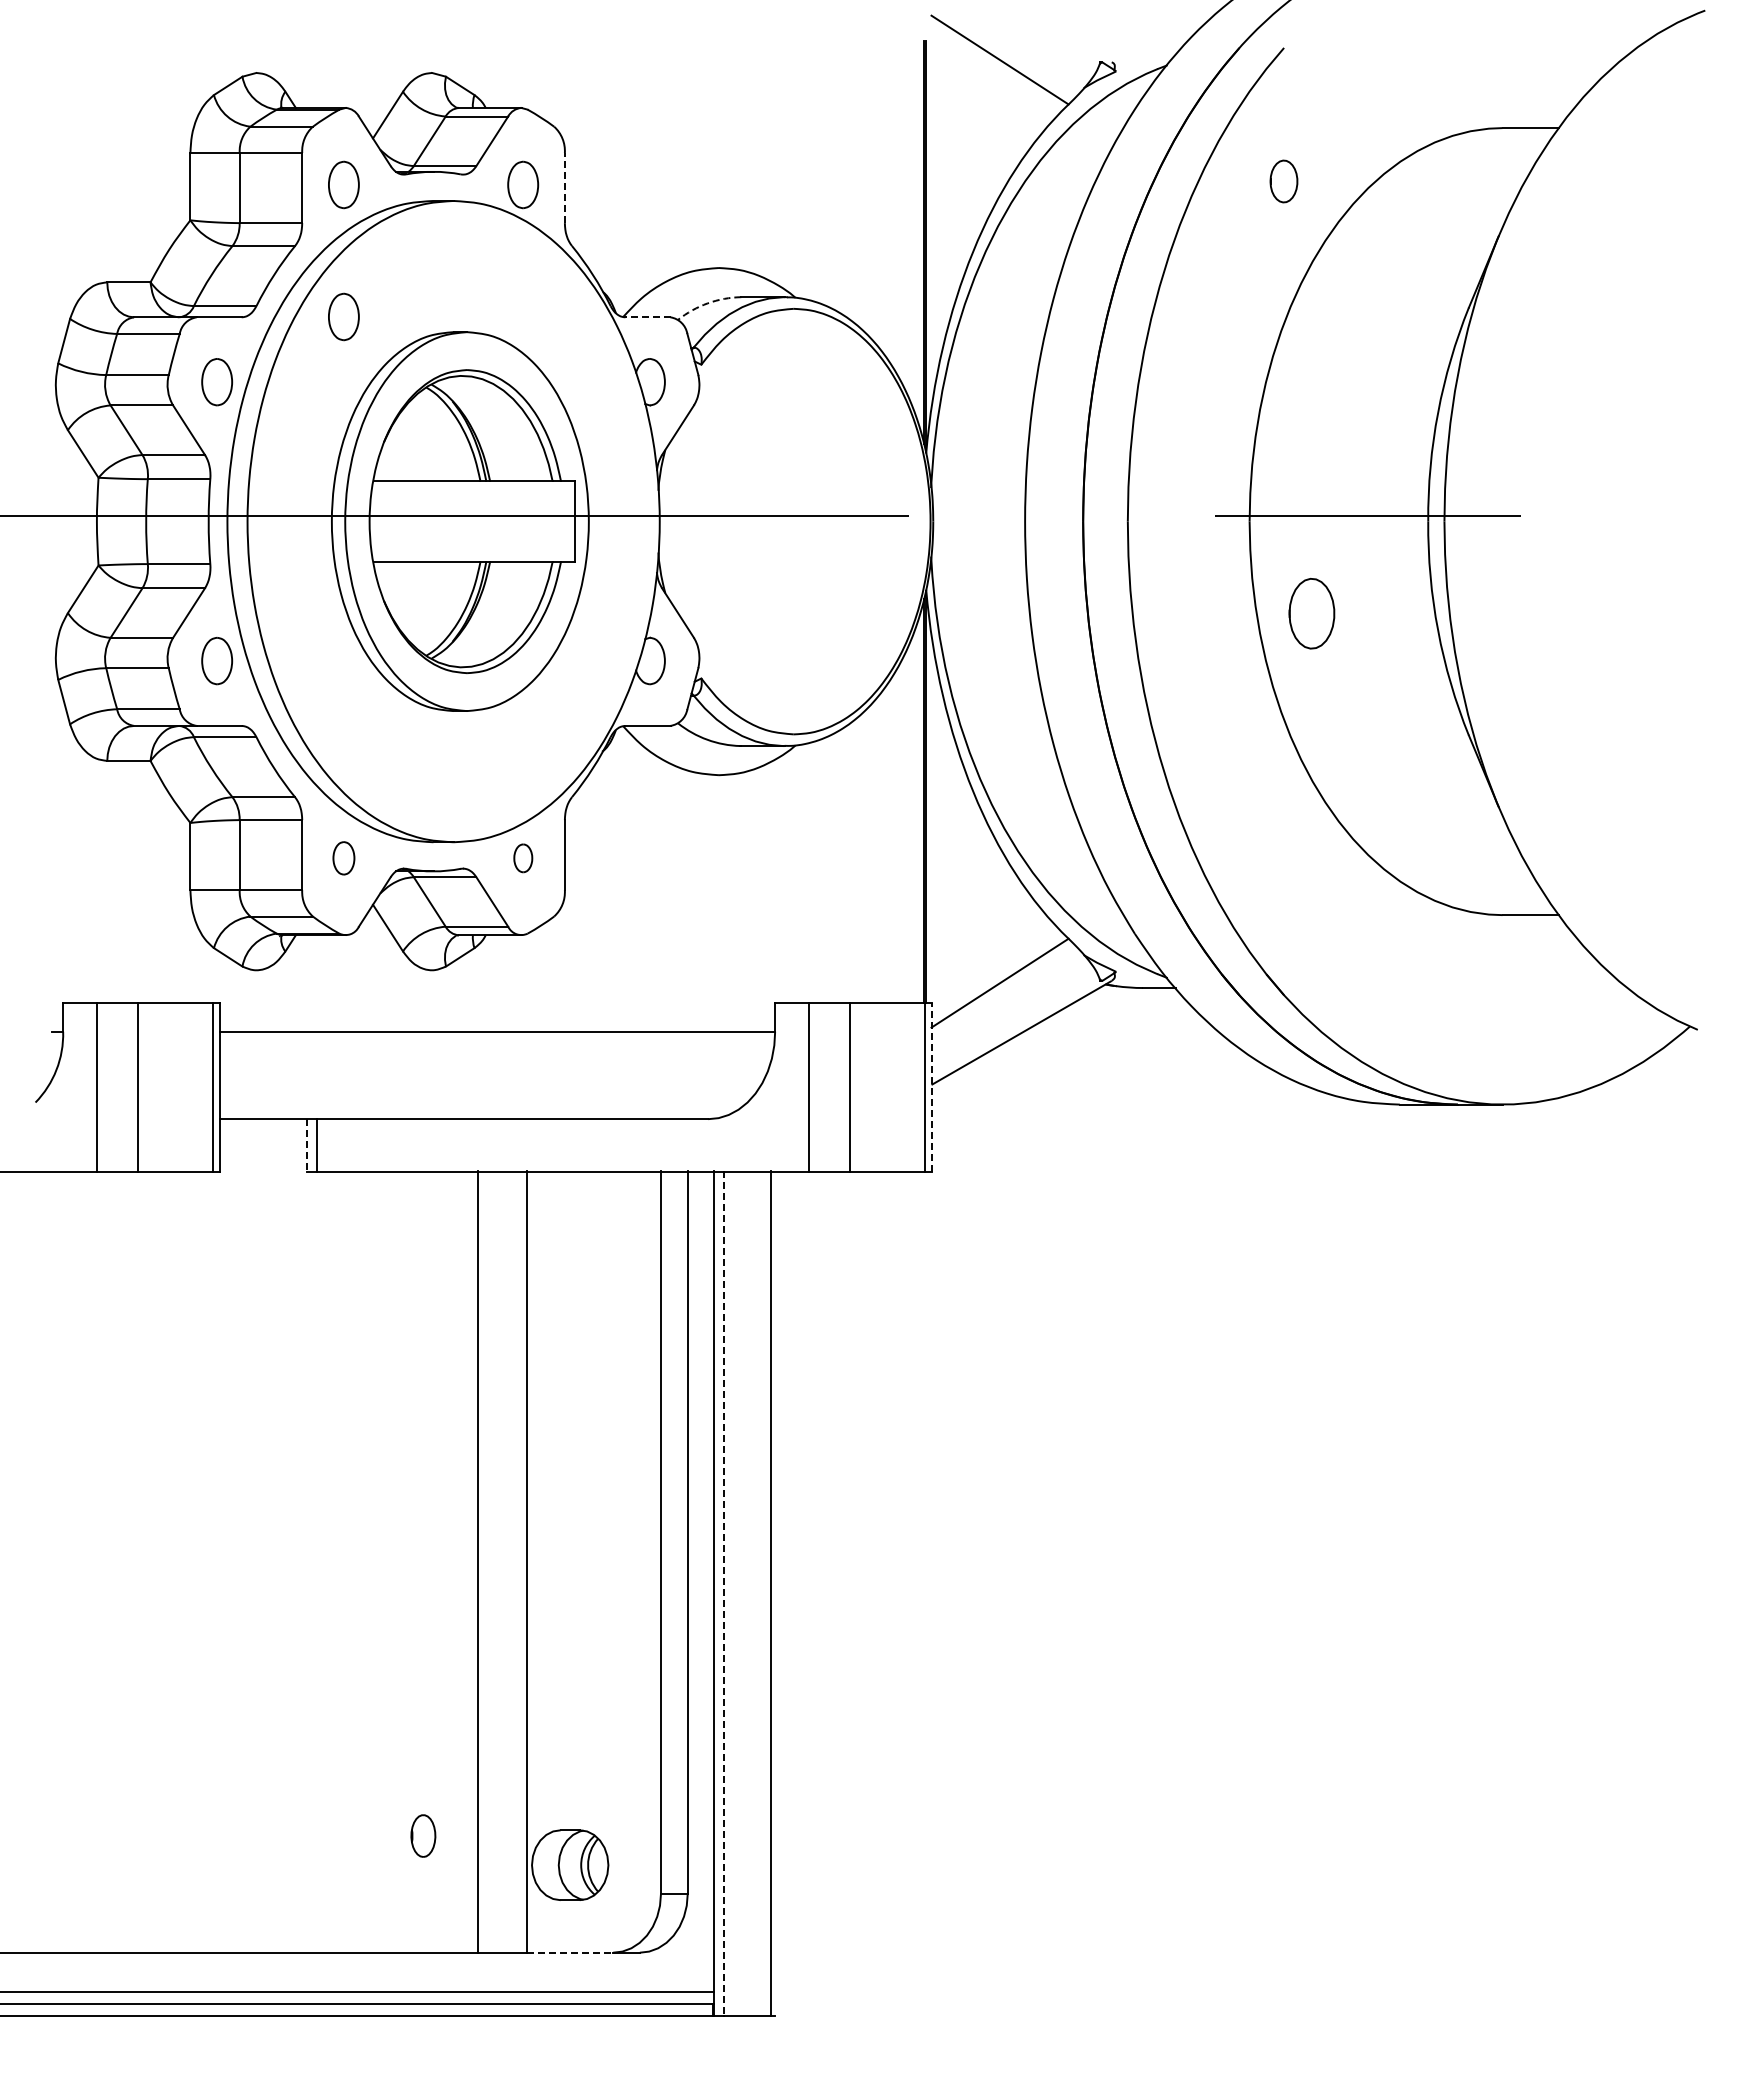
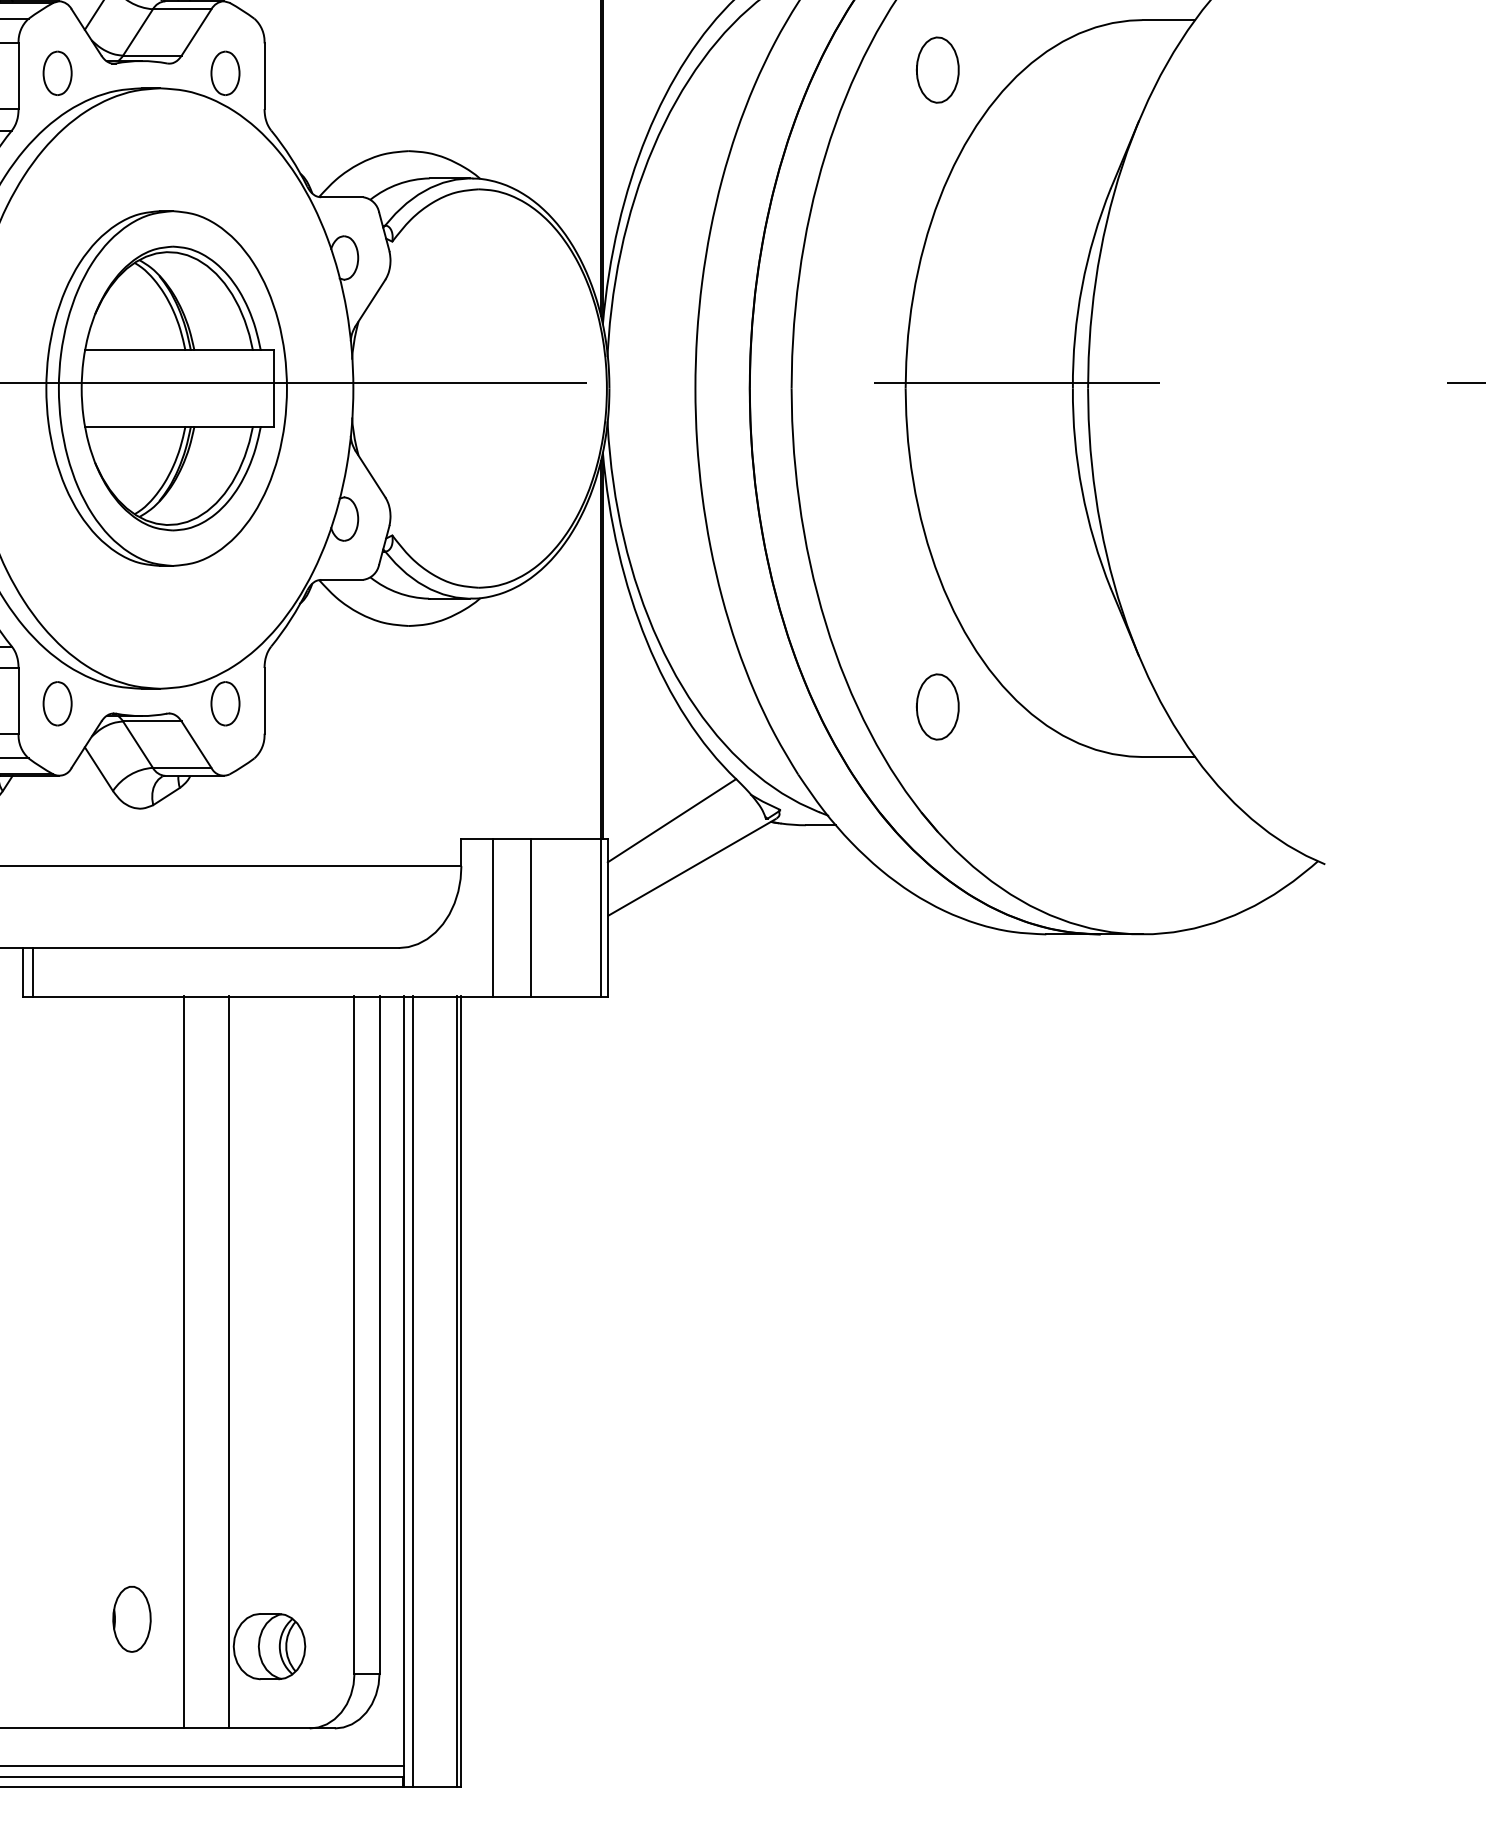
part: (1283, 181) -> (937, 70), size x1.67
line: (564, 187) -> (264, 75), dashed -> solid
arc: (707, 303) -> (398, 184), dashed -> solid
part: (343, 316) -> (57, 196), removed
line: (647, 317) -> (341, 197), dashed -> solid
part: (1311, 613) -> (937, 706), moved
part: (343, 858) -> (57, 703), size x1.43
part: (523, 858) -> (225, 703), size x1.67
line: (931, 1087) -> (607, 918), dashed -> solid
line: (307, 1145) -> (23, 972), dashed -> solid
line: (774, 1592) -> (460, 1391), added
line: (723, 1593) -> (413, 1392), dashed -> solid
part: (423, 1835) -> (132, 1618), size x1.67
line: (570, 1952) -> (269, 1728), dashed -> solid

